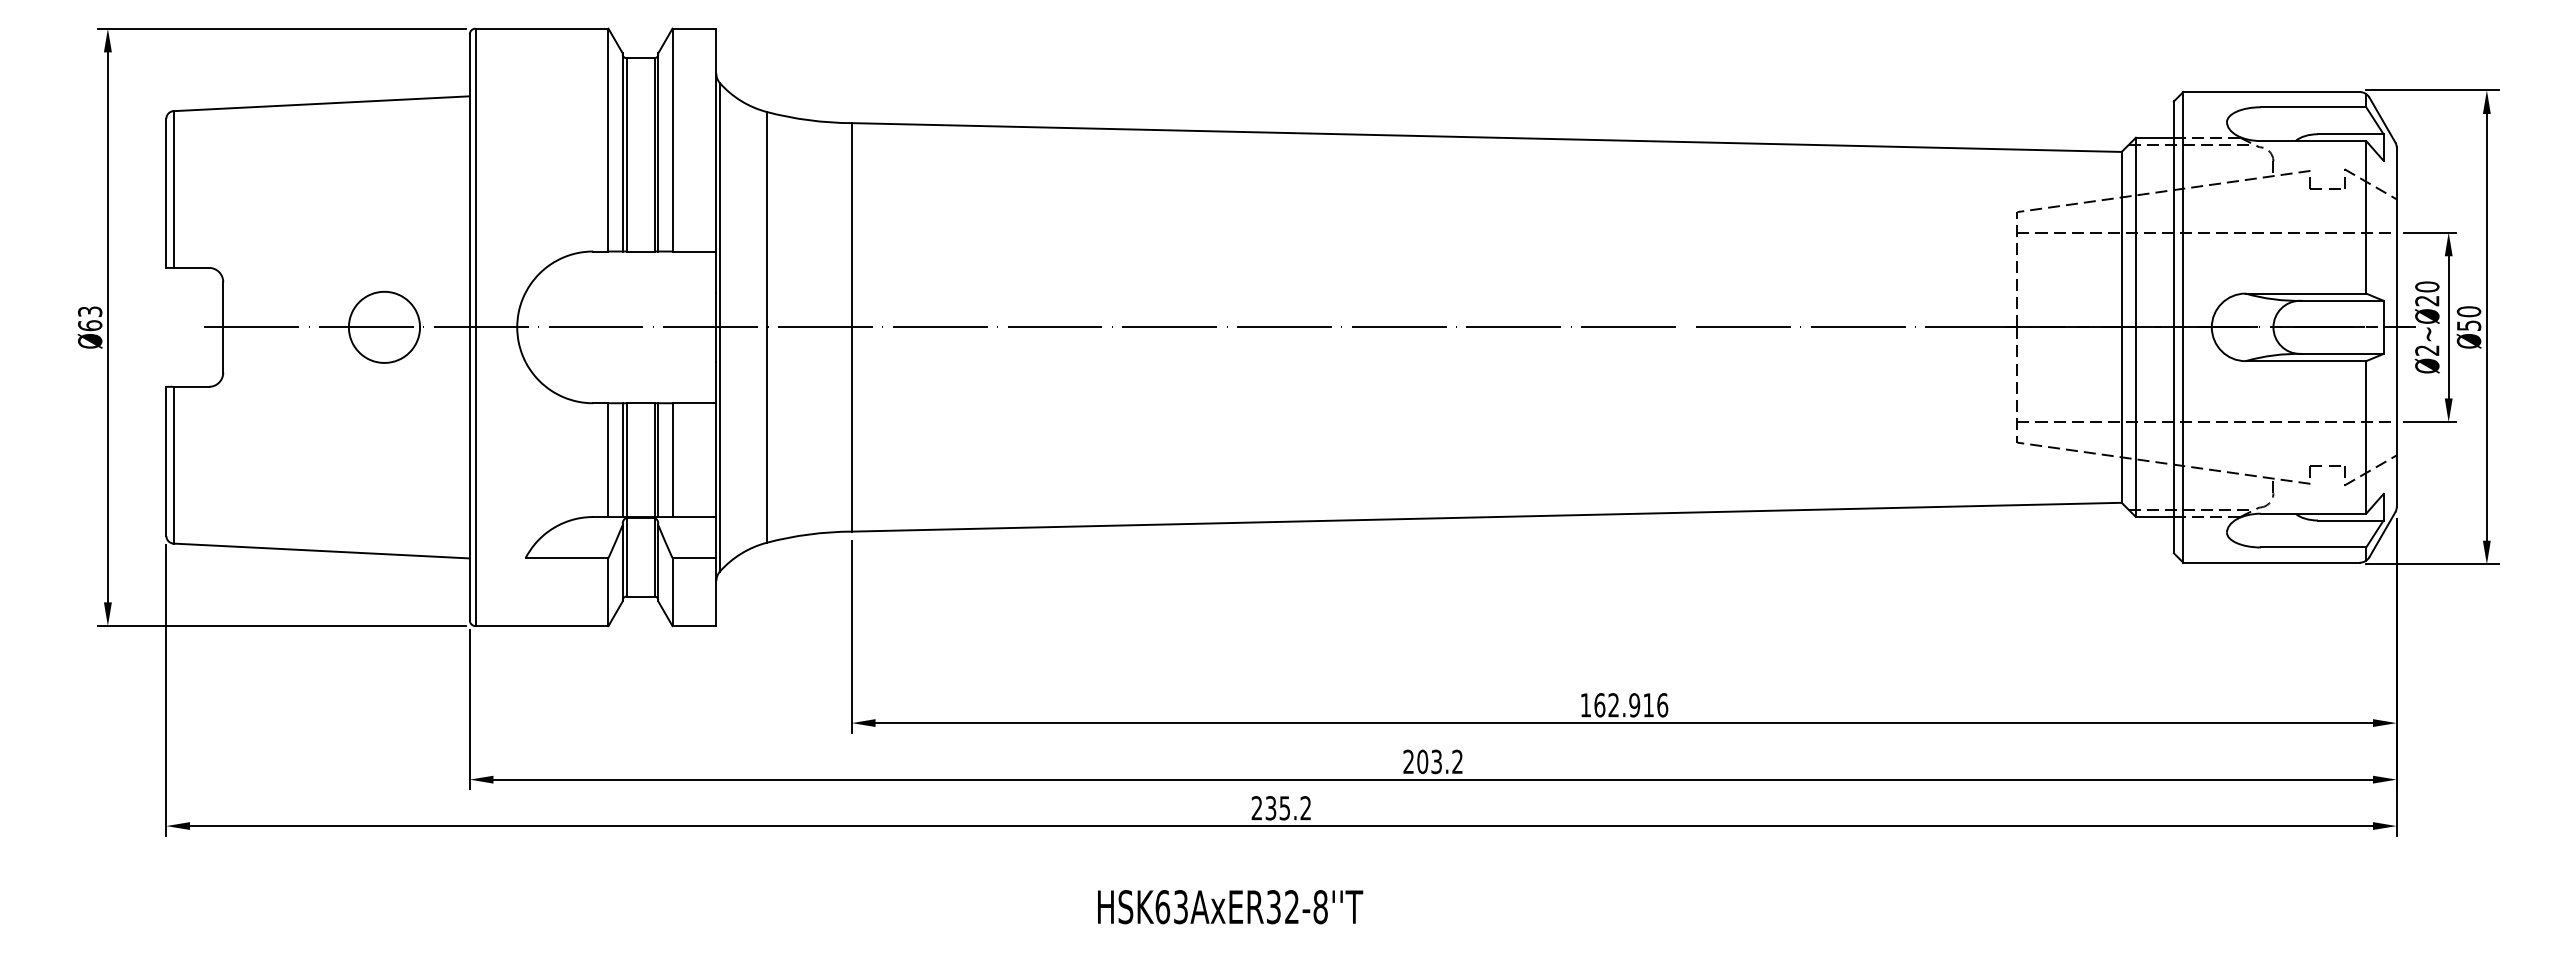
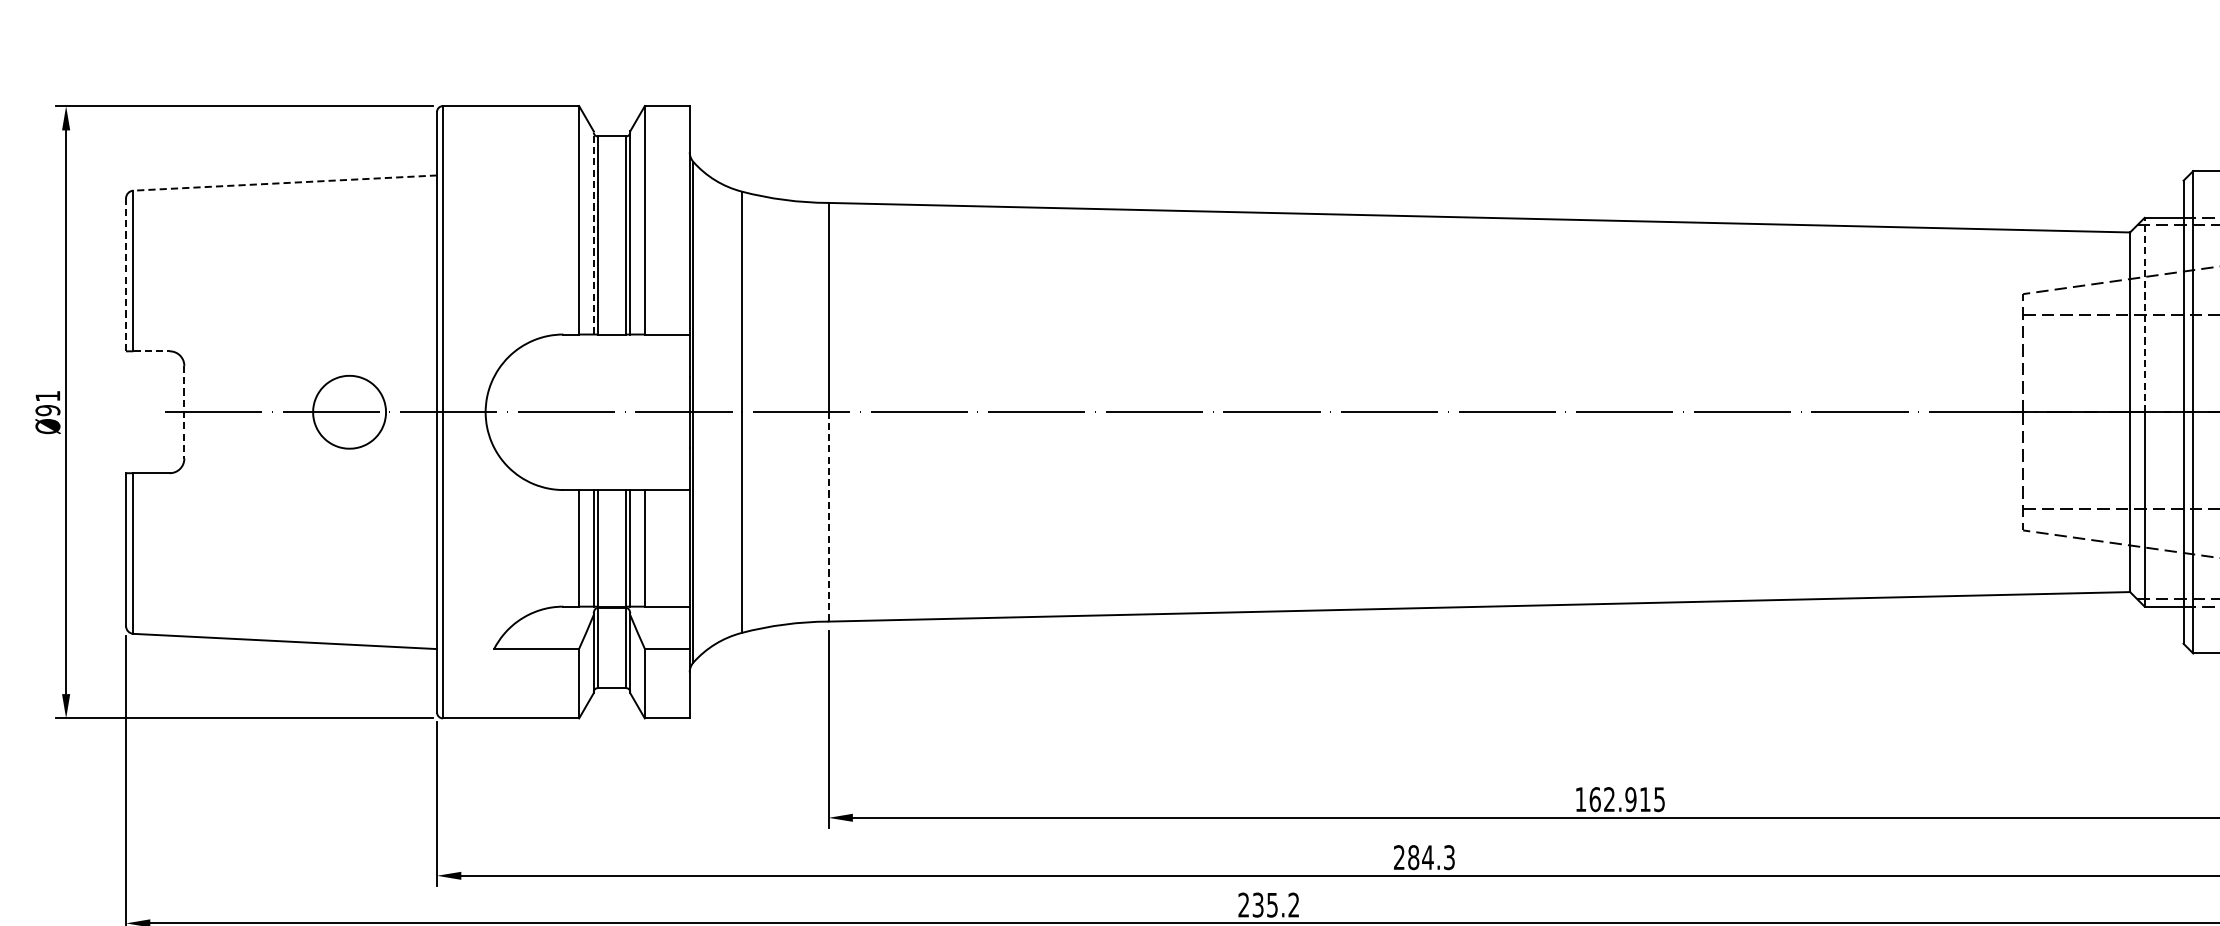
line: (321, 103) -> (285, 182), solid -> dashed
line: (622, 151) -> (593, 232), solid -> dashed
line: (166, 193) -> (126, 275), solid -> dashed
line: (2135, 232) -> (2144, 315), solid -> dashed
line: (191, 267) -> (151, 350), solid -> dashed
text: (90, 318) -> (48, 403), 63 -> 91
line: (223, 327) -> (184, 412), solid -> dashed
line: (851, 429) -> (828, 516), solid -> dashed
text: (1662, 705) -> (1659, 799), 162.916 -> 162.915
text: (1439, 761) -> (1430, 857), 203.2 -> 284.3

